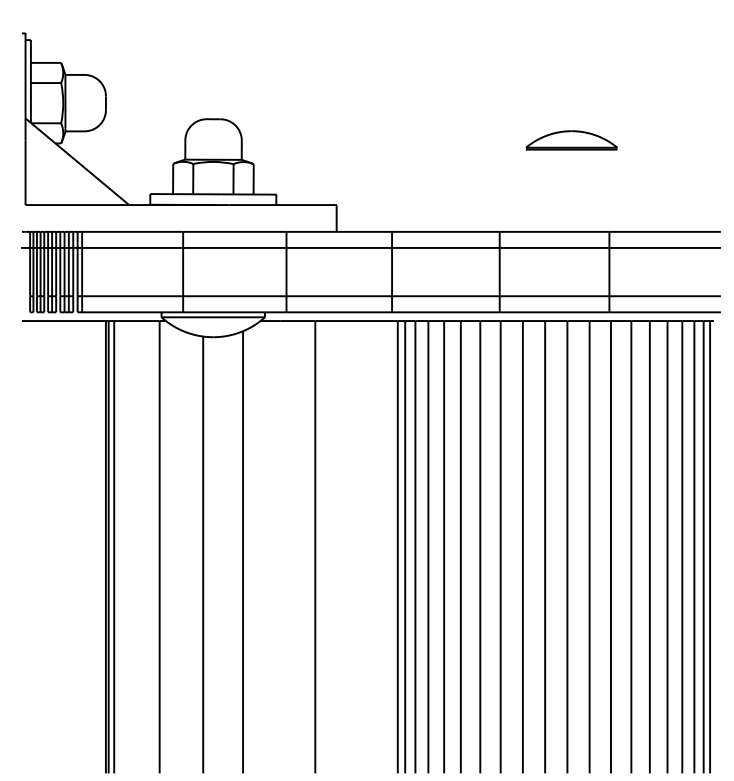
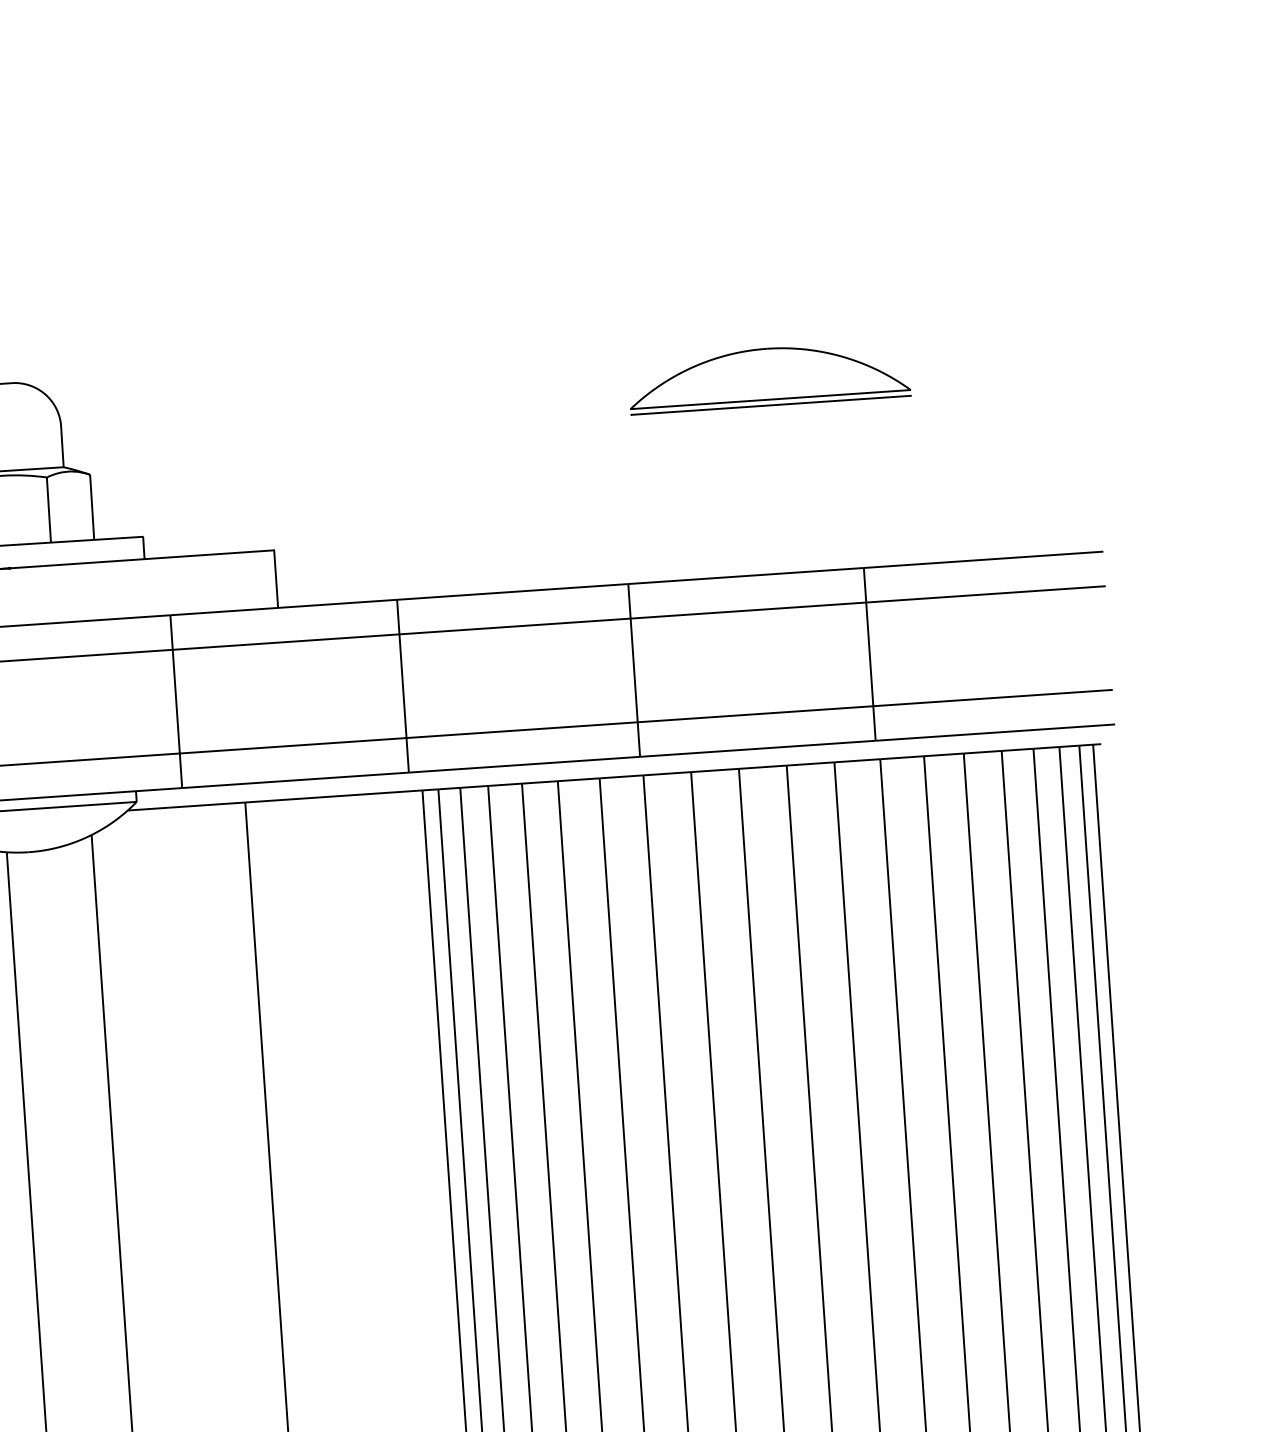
part: (571, 140) -> (769, 377), size x1.43

